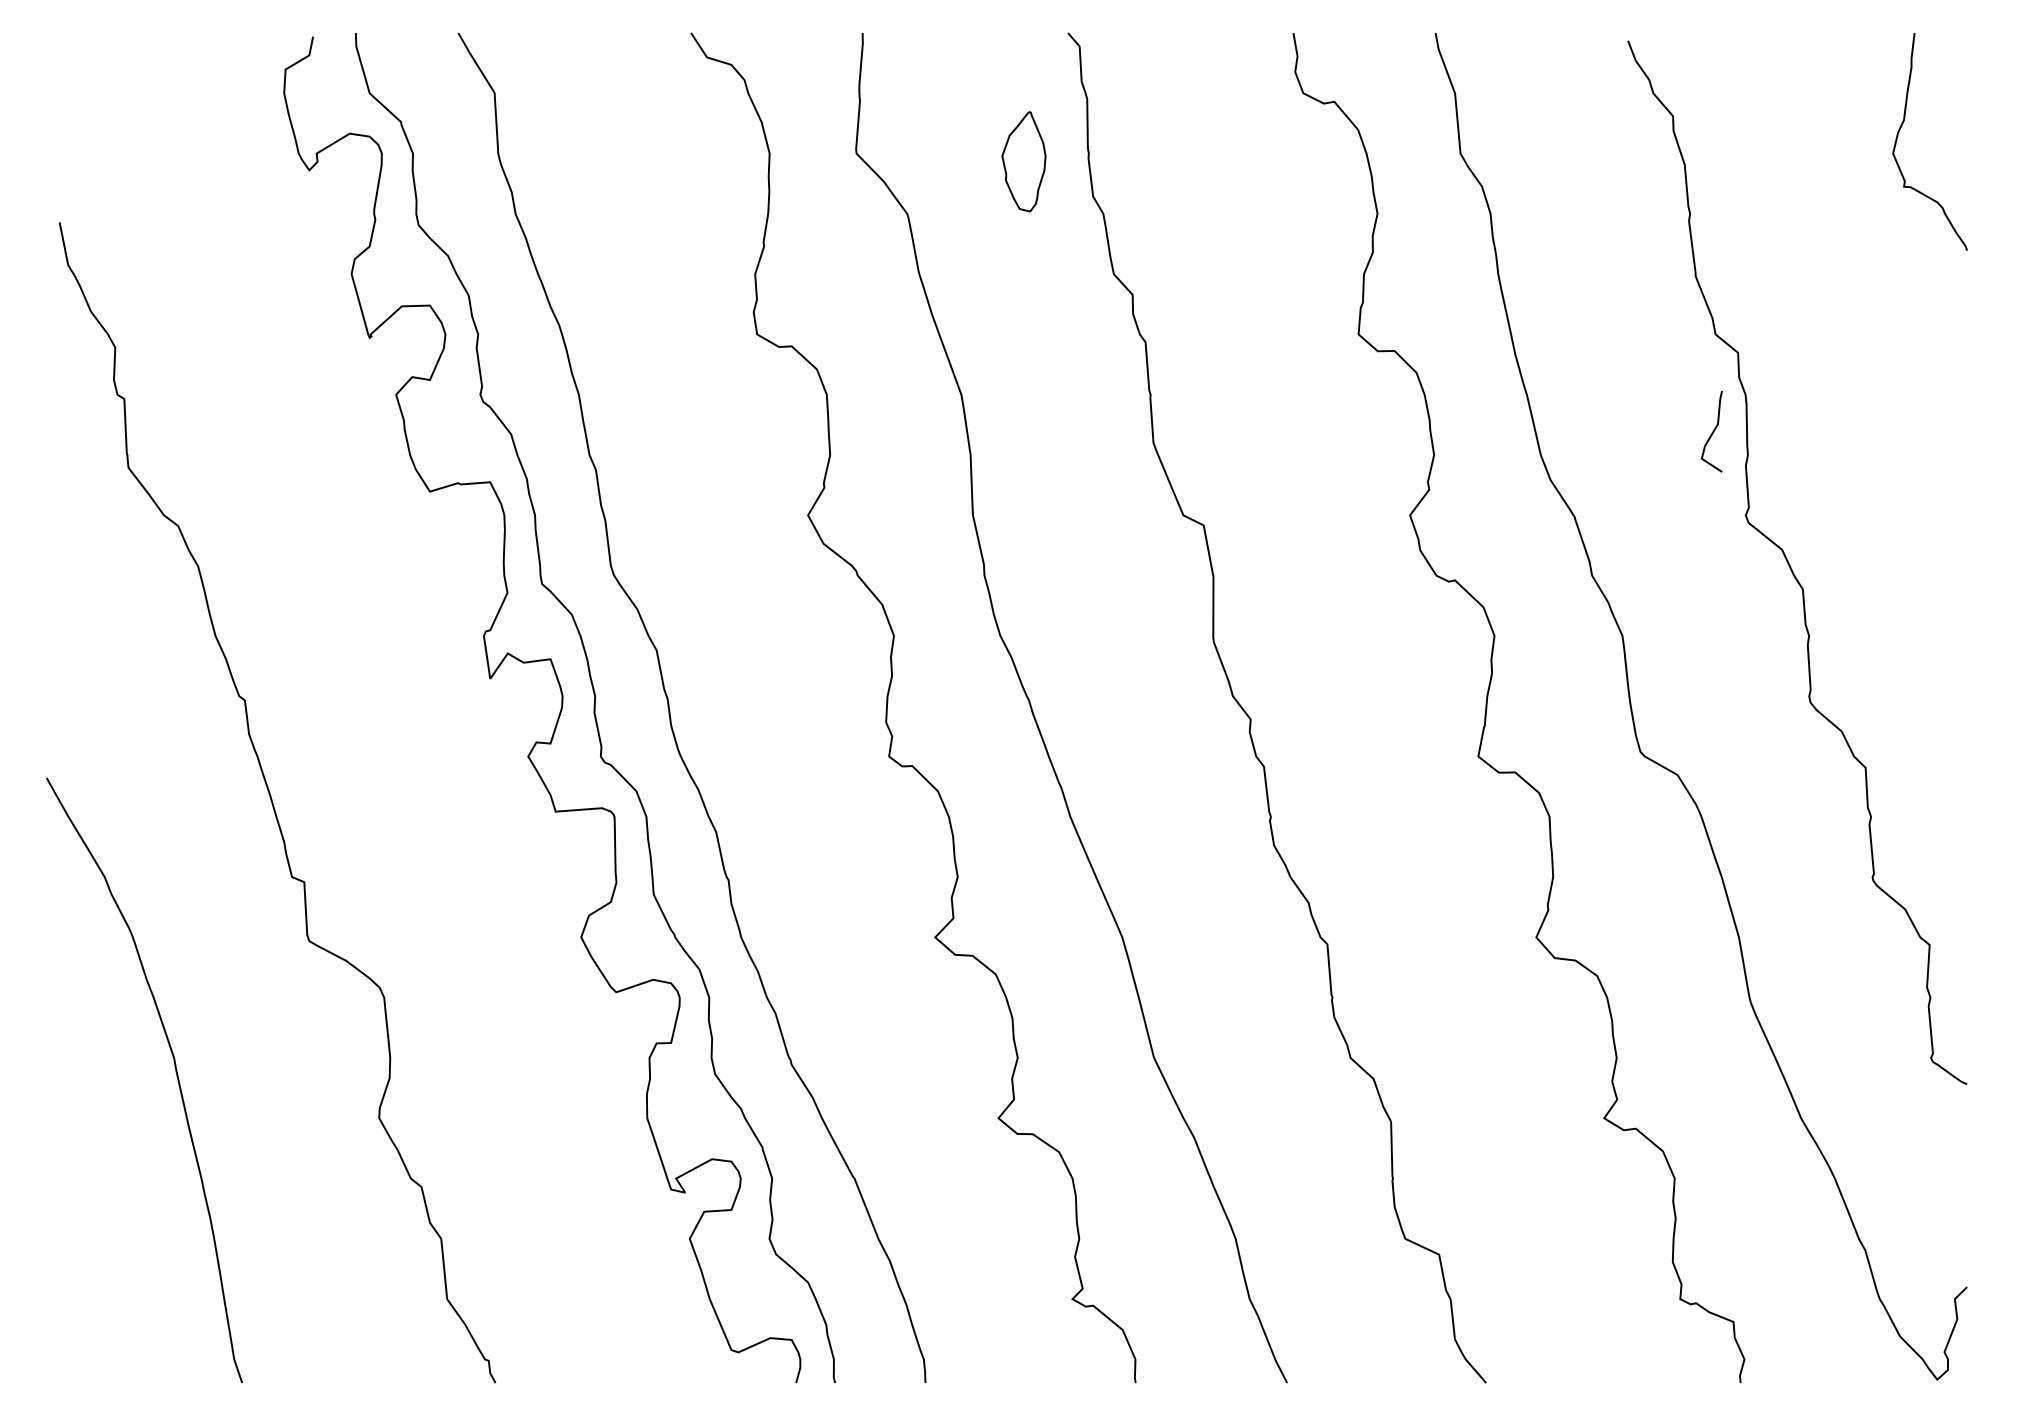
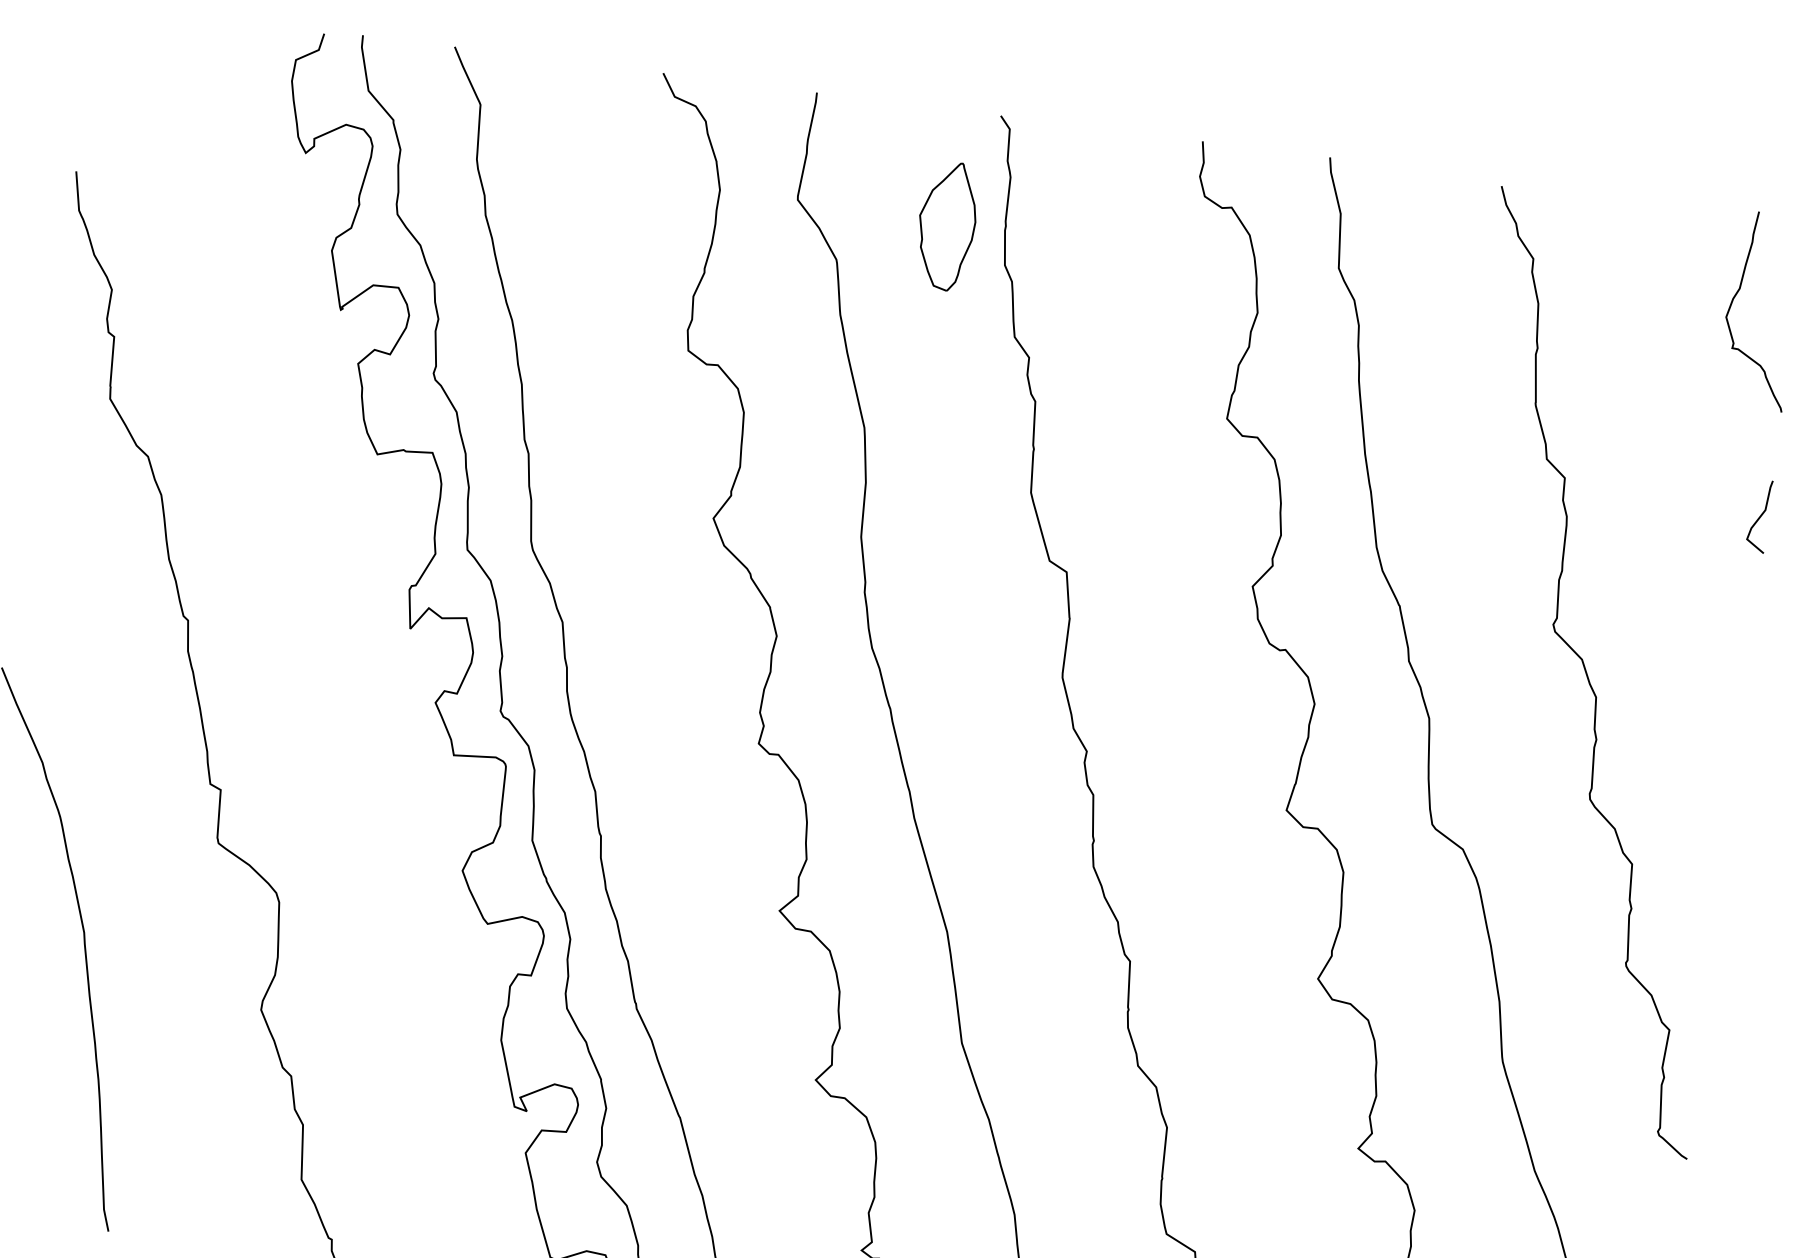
part: (1023, 161) -> (946, 225), size x1.43
curve: (1712, 431) -> (1759, 516), moved

